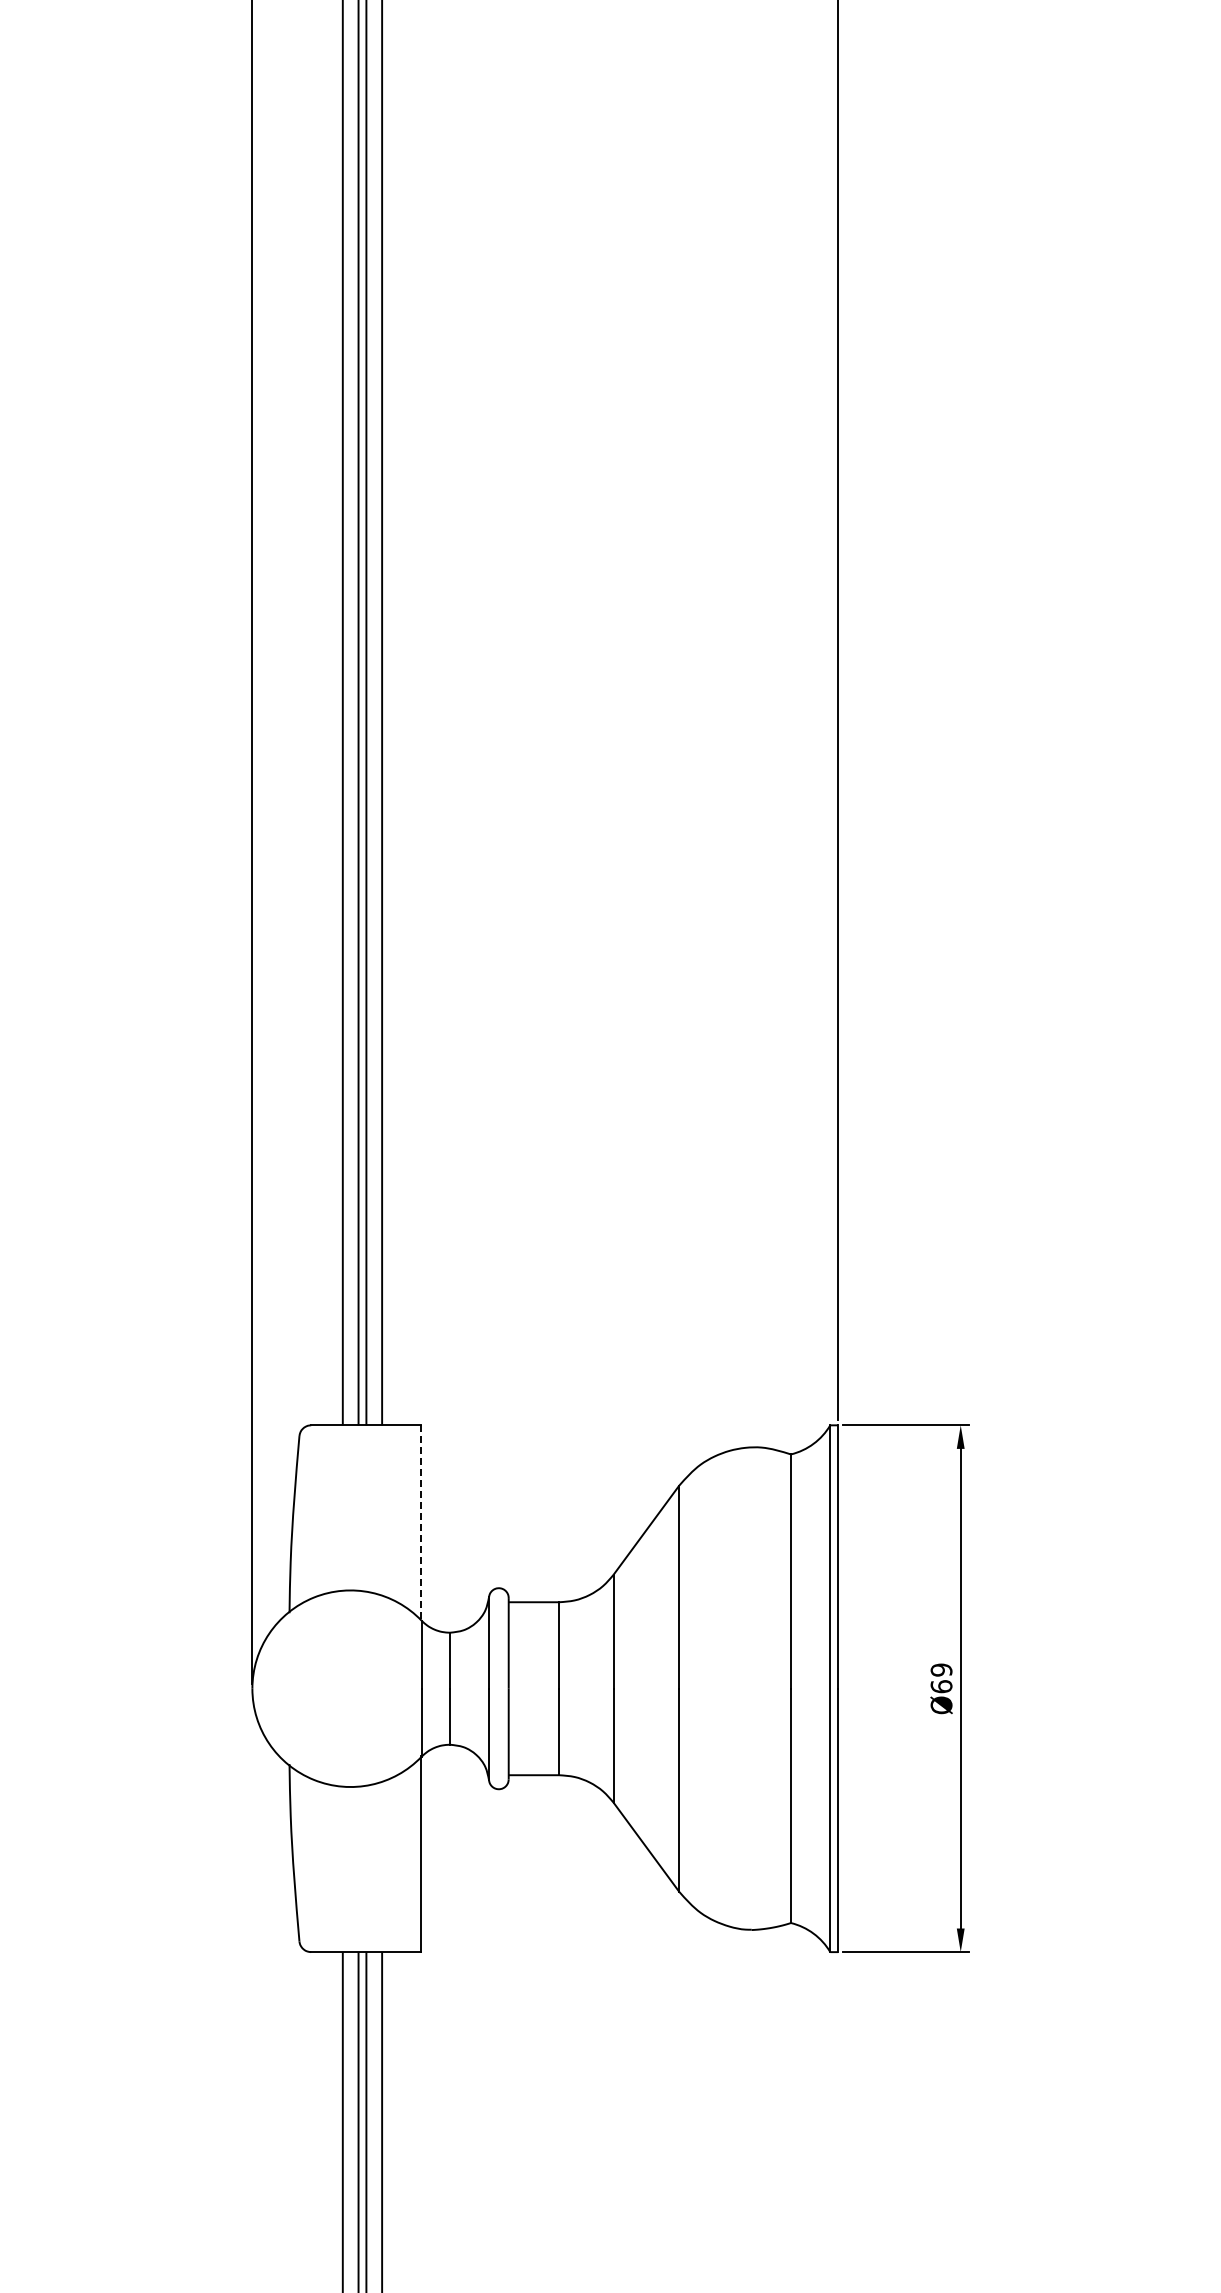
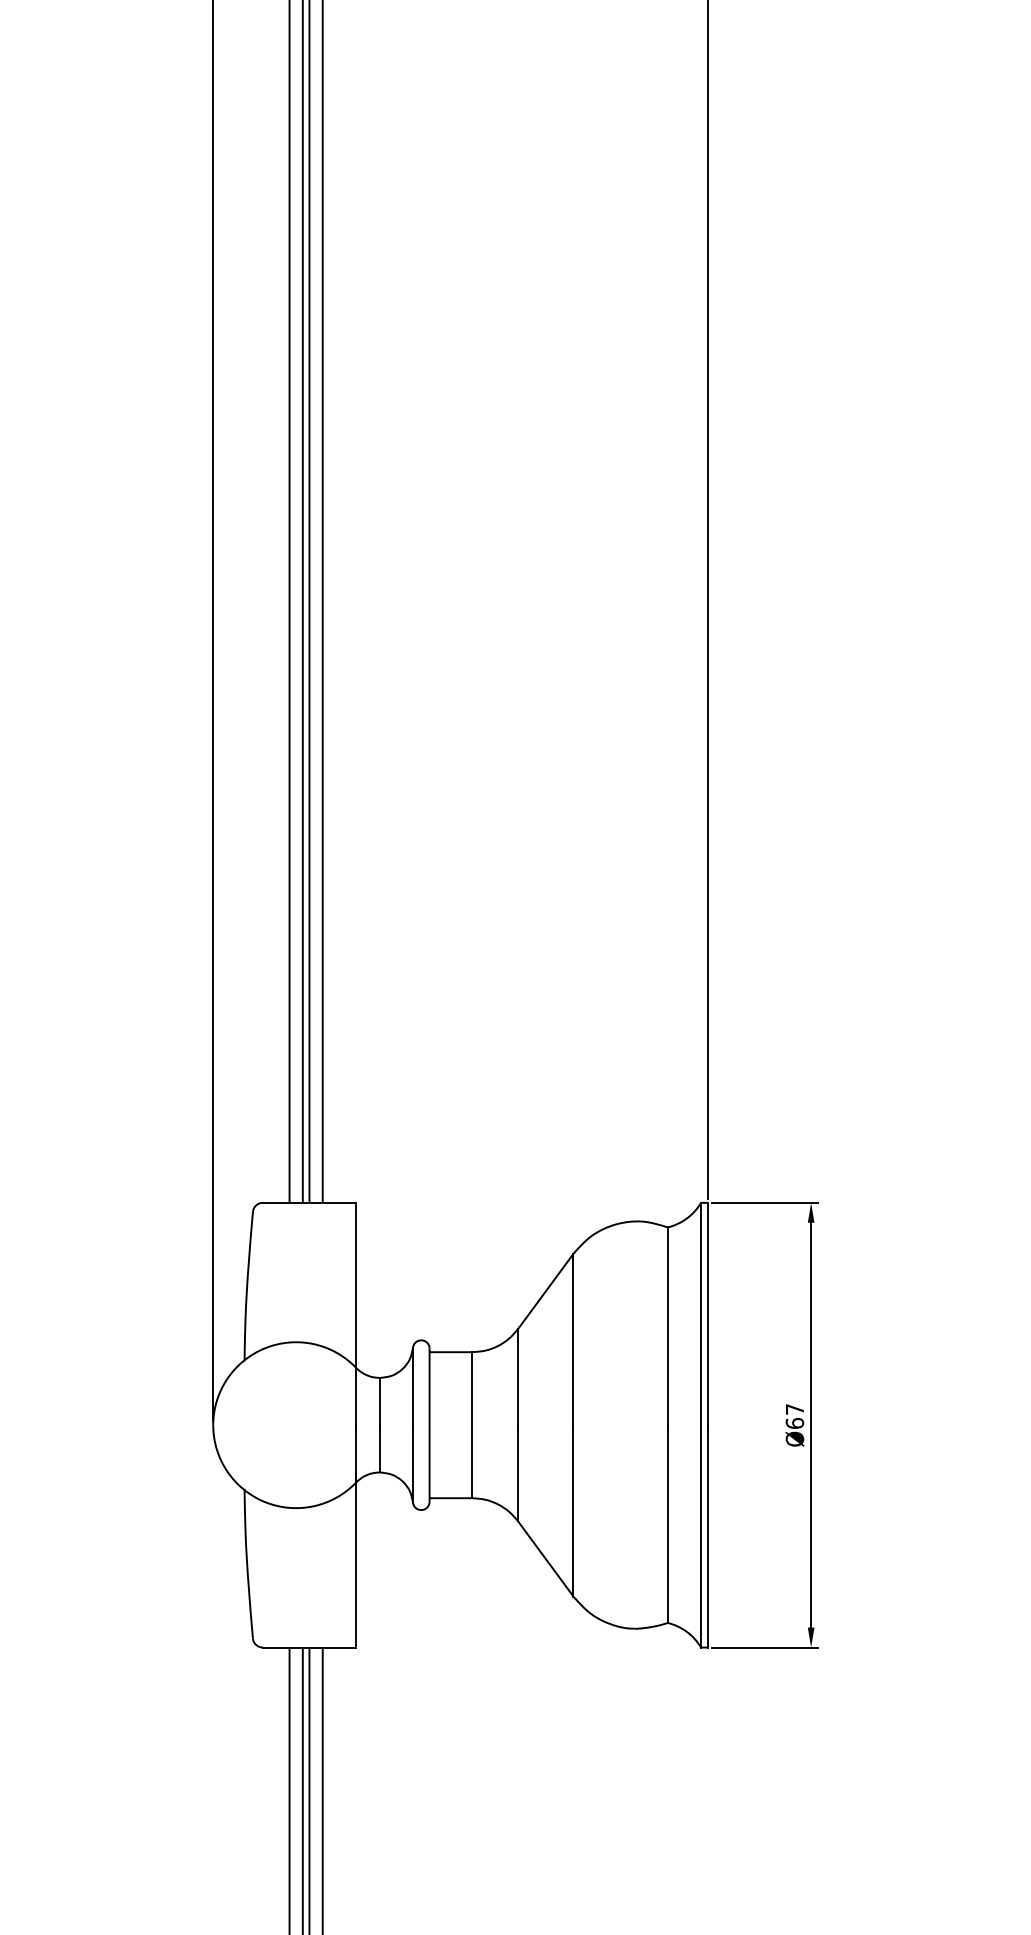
line: (421, 1524) -> (355, 1286), dashed -> solid
text: (941, 1669) -> (794, 1408), Ø69 -> Ø67

